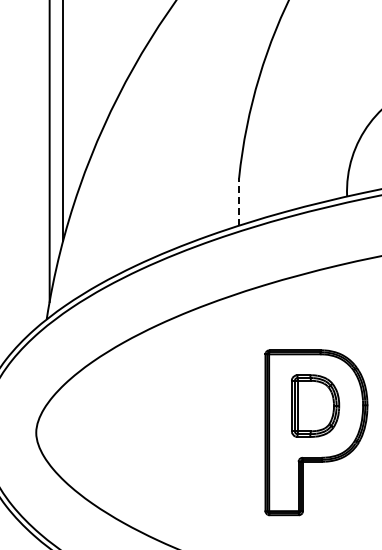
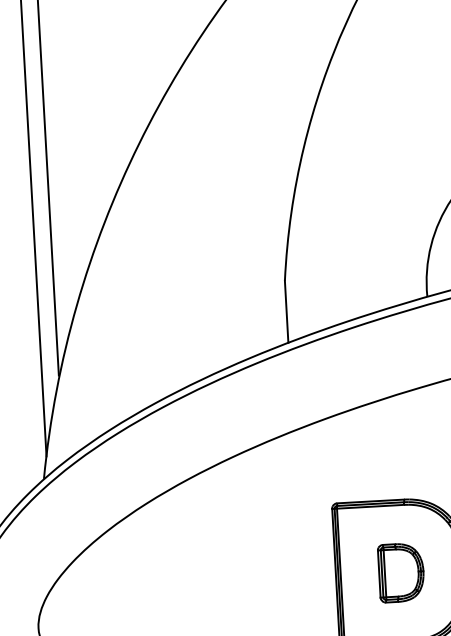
line: (239, 201) -> (287, 311), dashed -> solid
part: (315, 405) -> (401, 572), size x0.71

